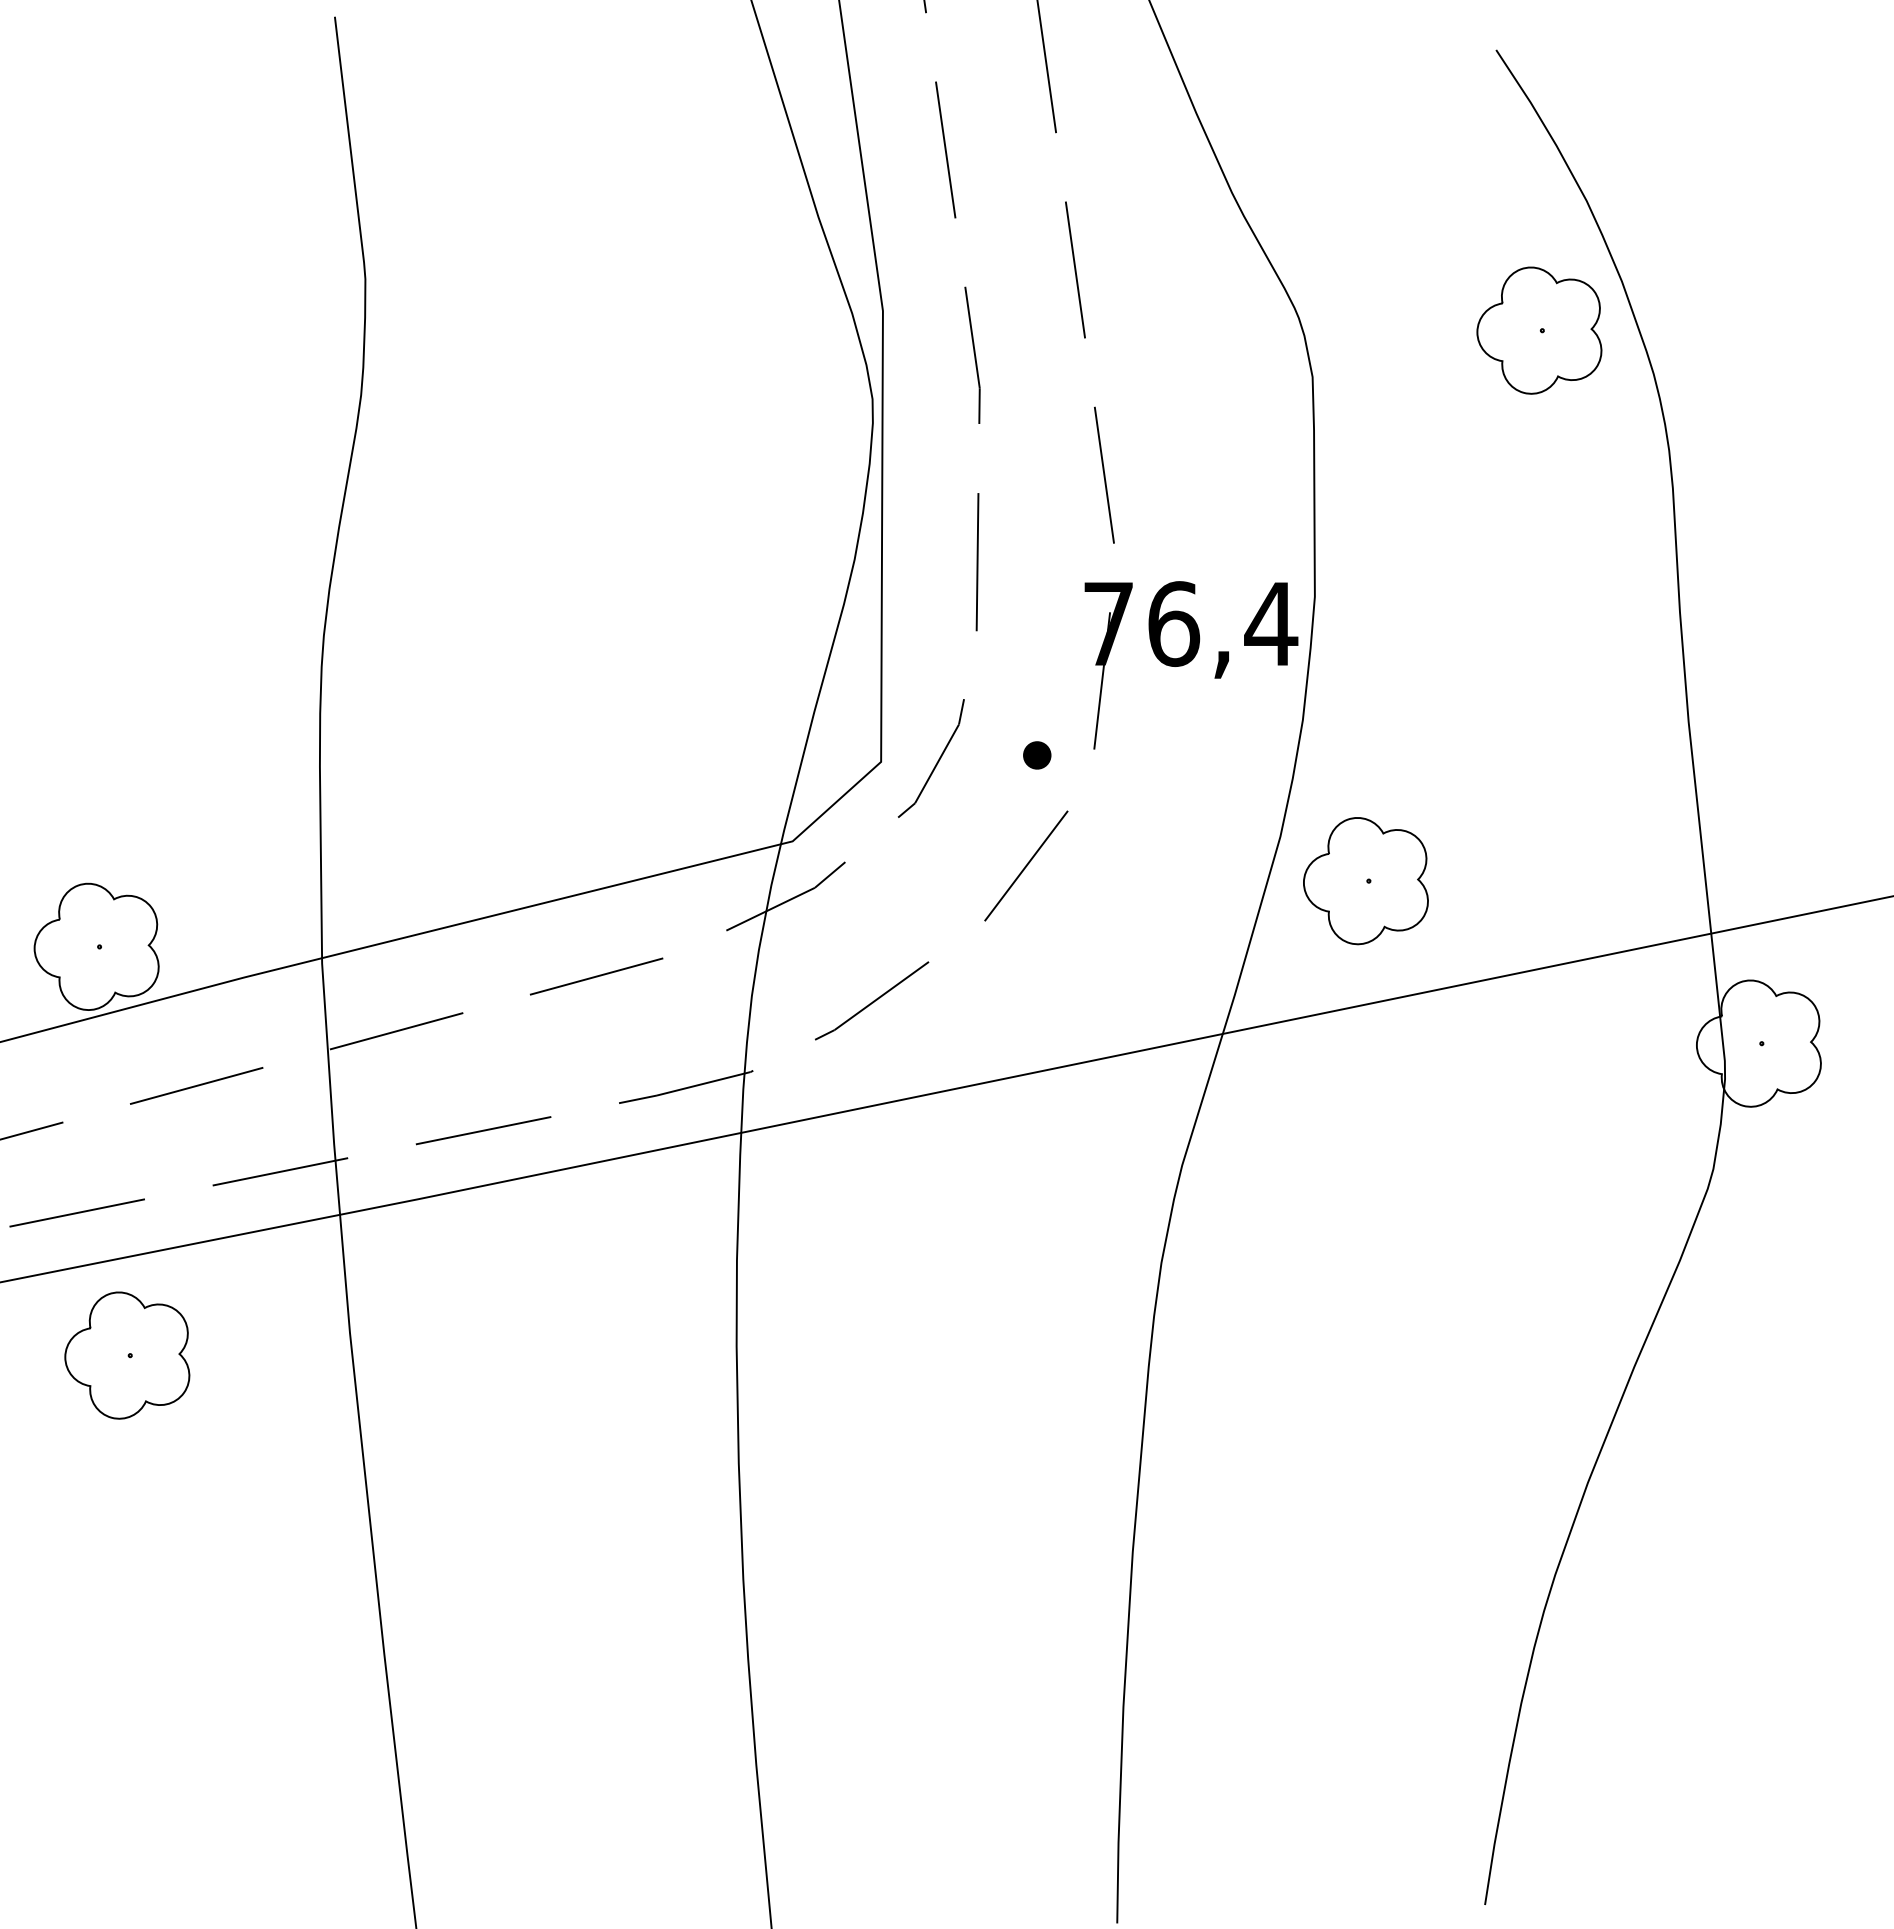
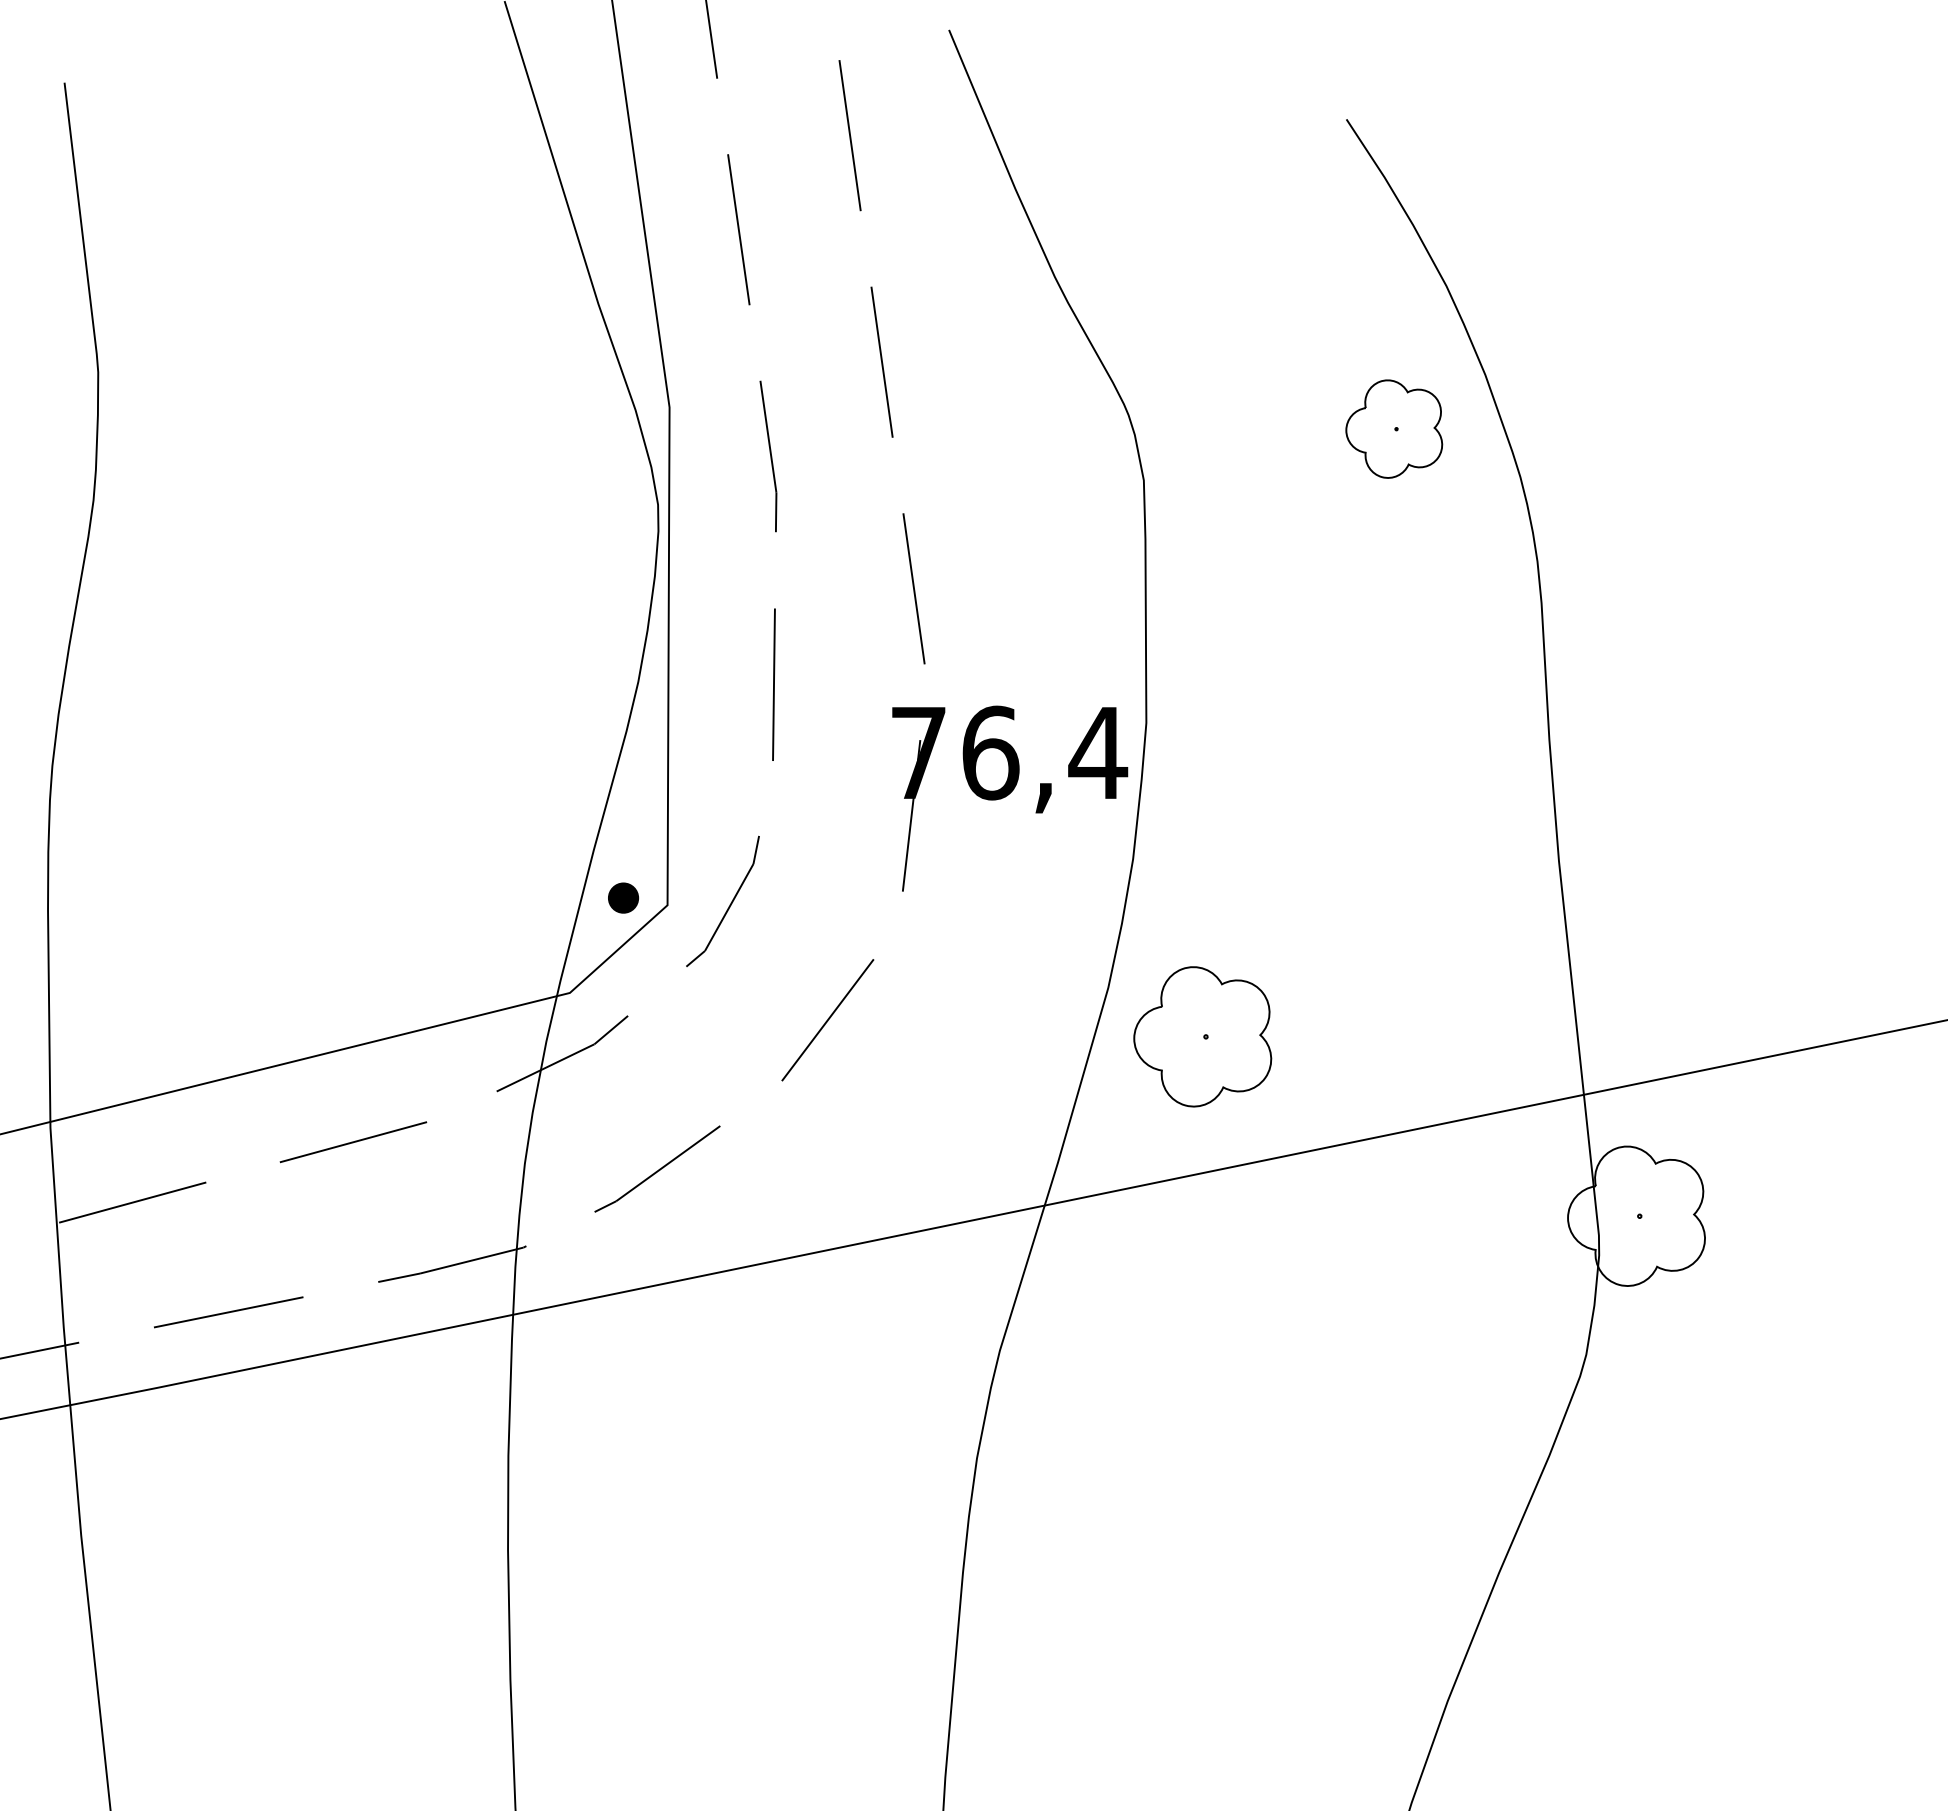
part: (1539, 330) -> (1394, 429), size x0.7
part: (1037, 755) -> (623, 898), moved

